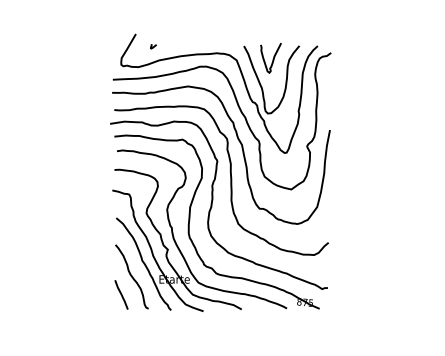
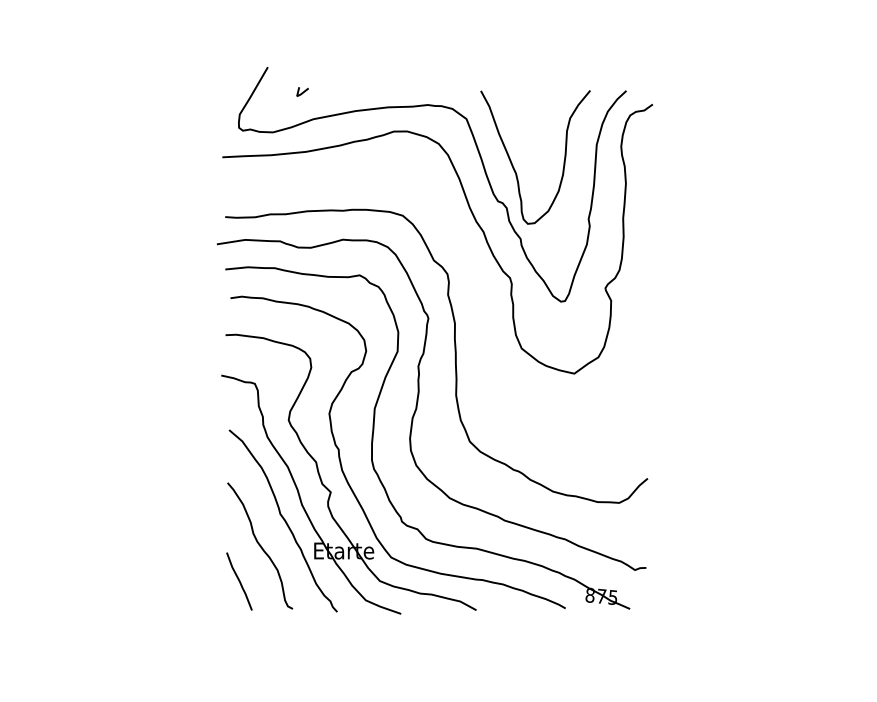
part: (270, 58) -> (533, 115), removed
part: (241, 148) -> (475, 292), removed

